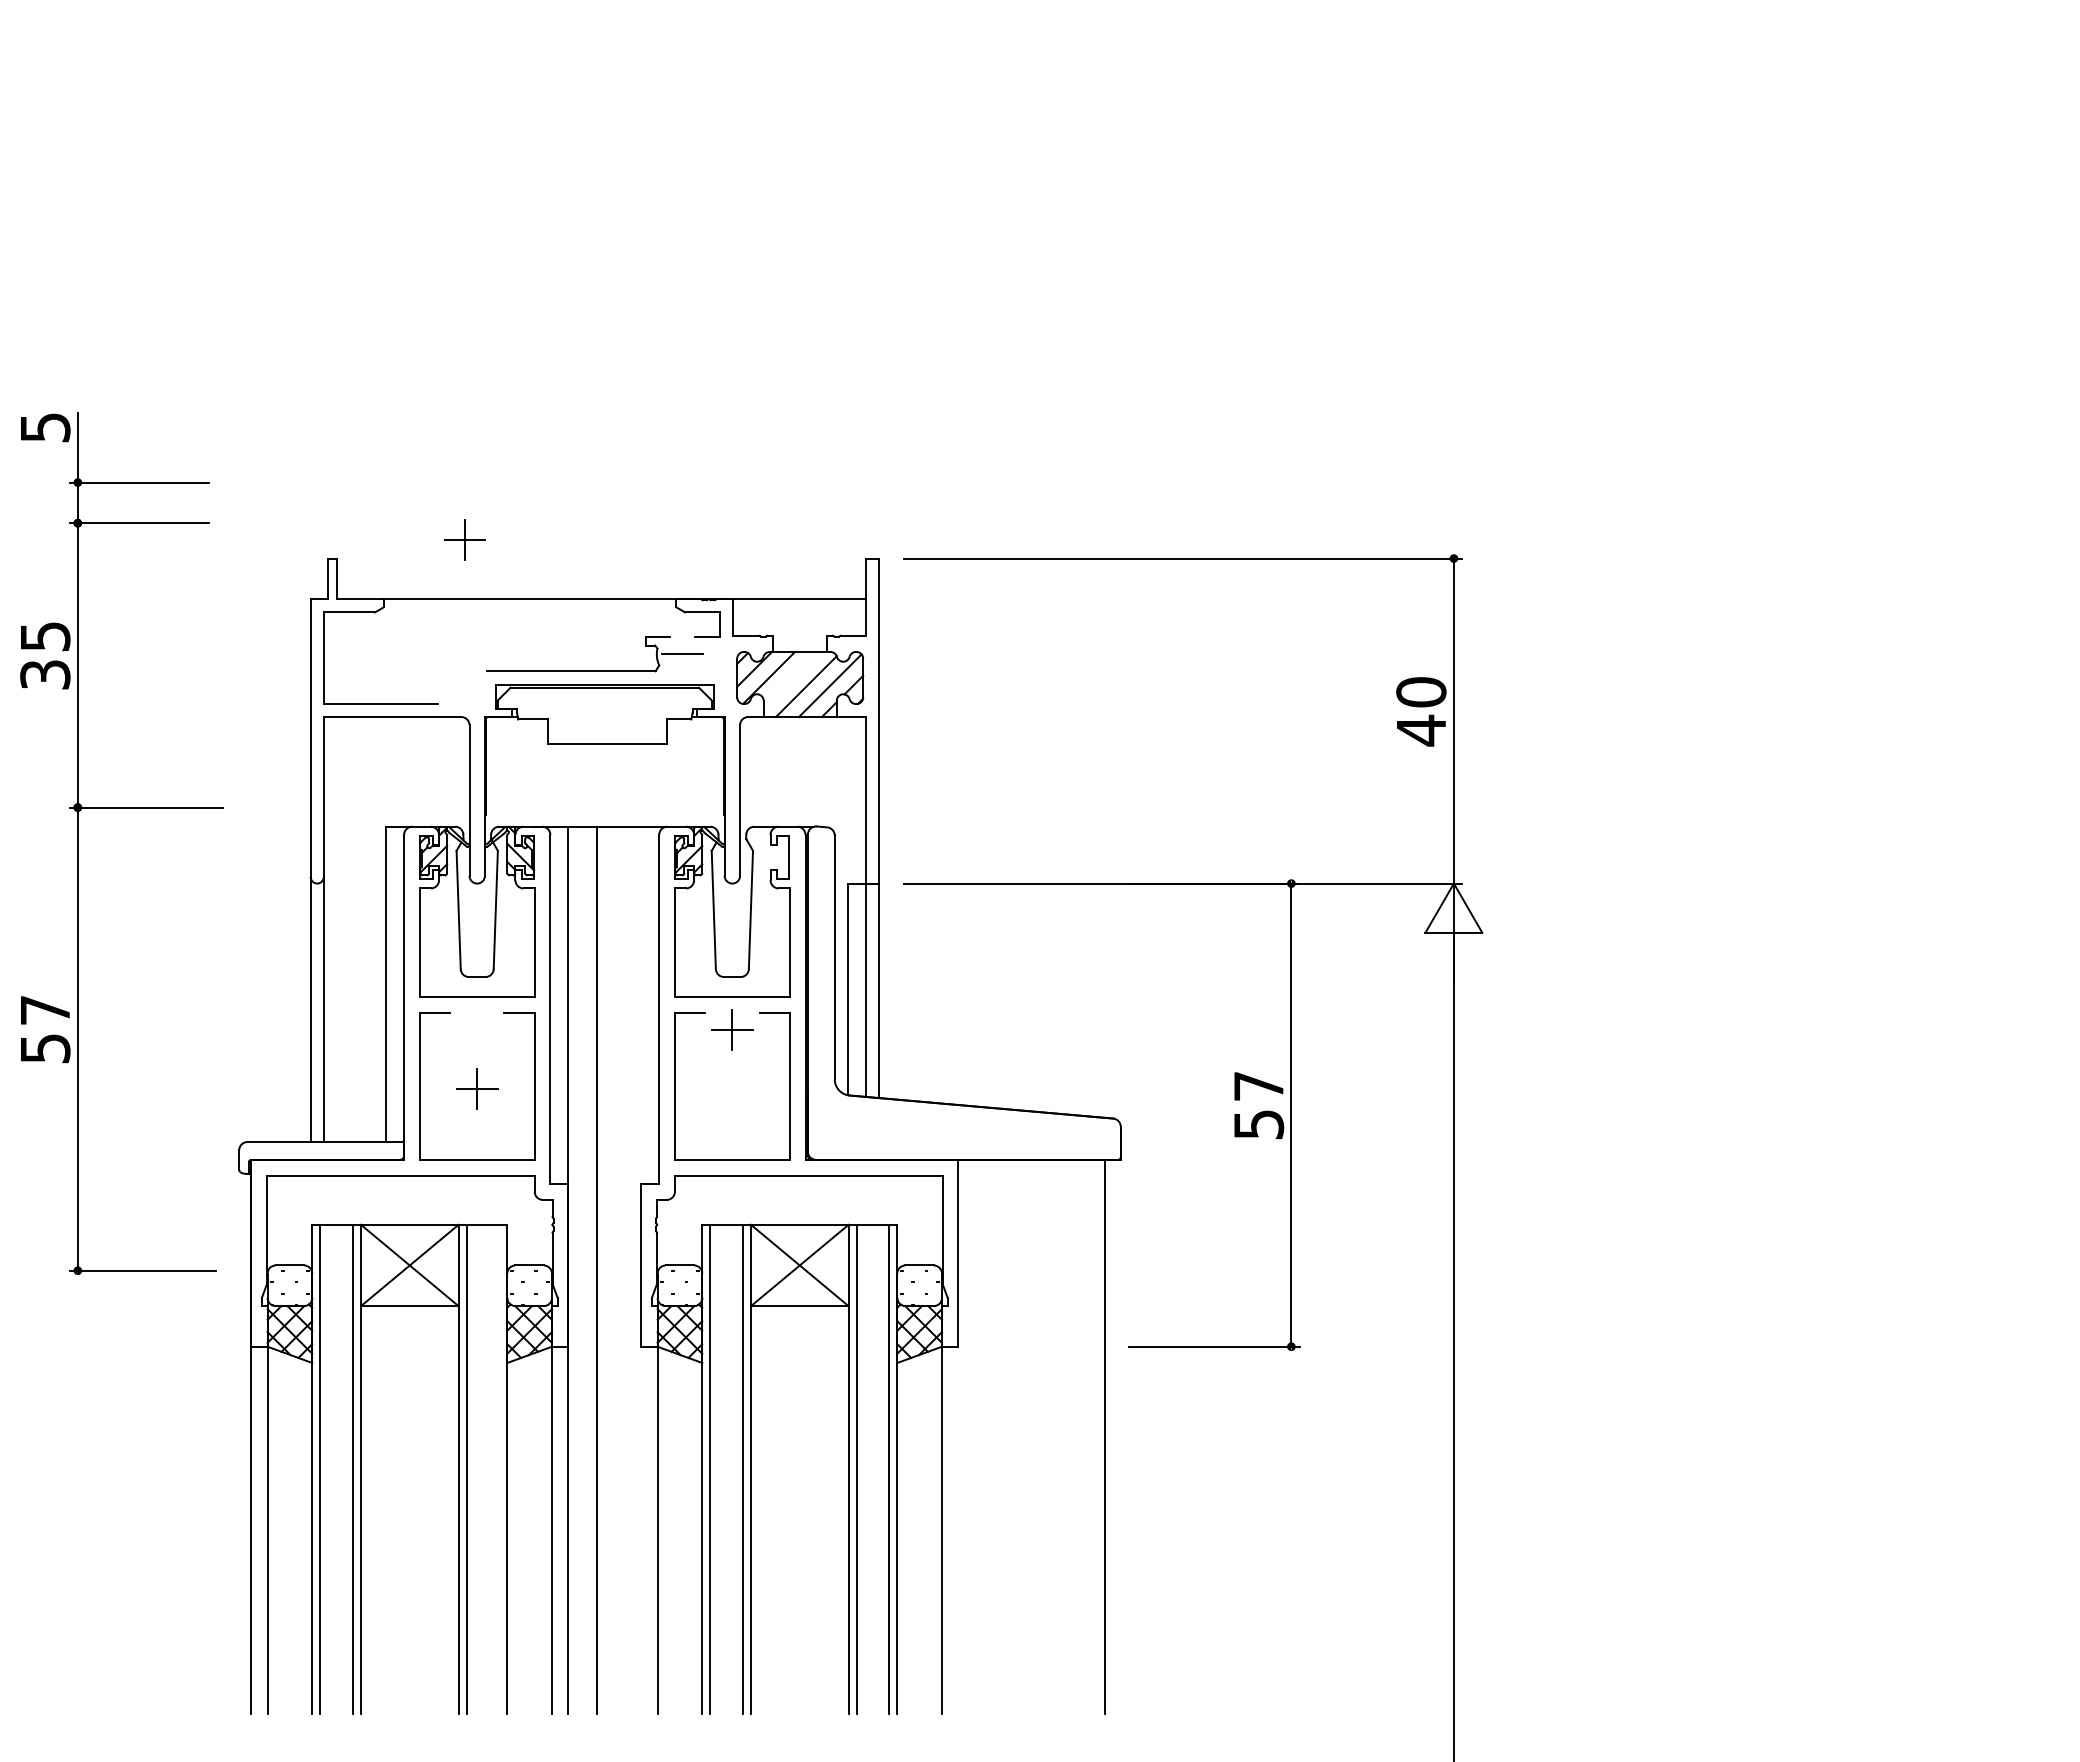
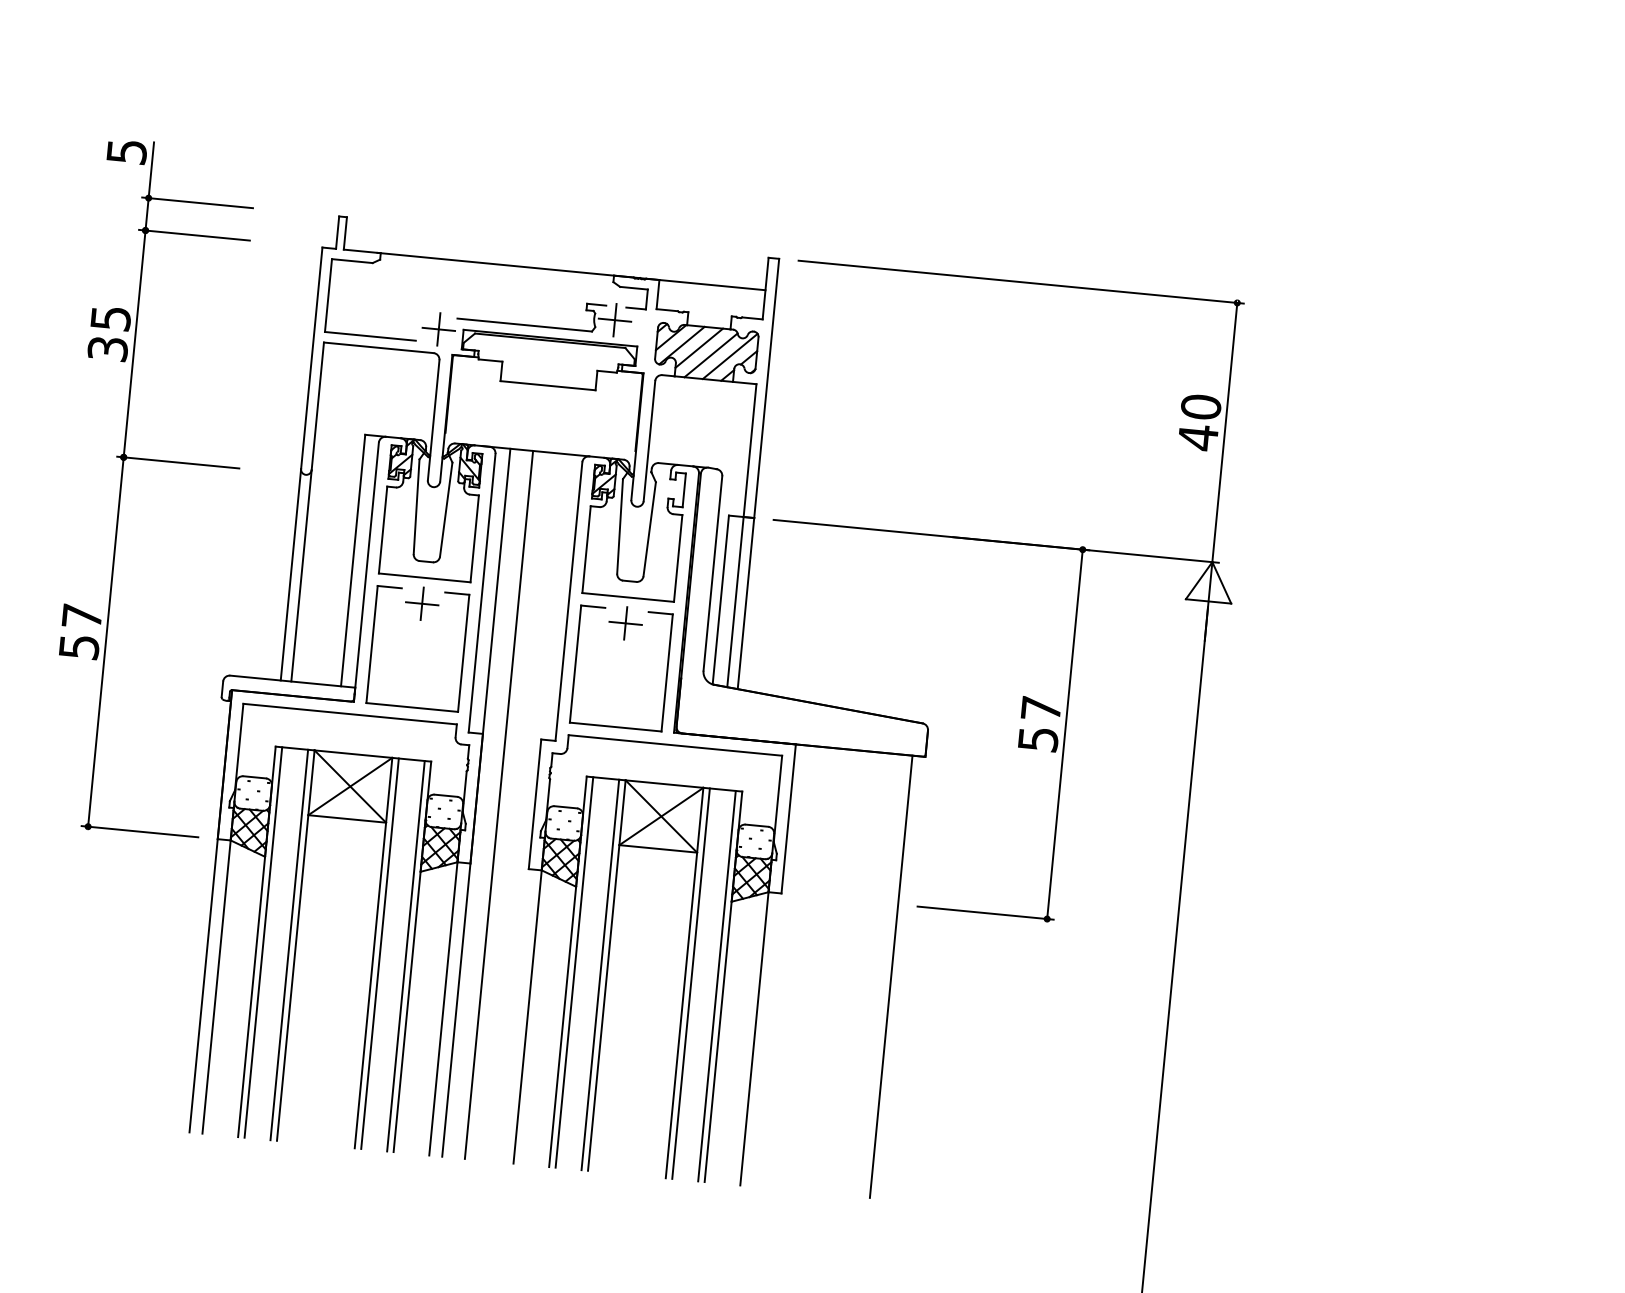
part: (464, 539) -> (438, 329), moved
line: (682, 654) -> (614, 320), added
line: (790, 679) -> (698, 348), added
part: (121, 808) -> (158, 461), moved
part: (477, 1088) -> (422, 603), moved
line: (499, 1469) -> (406, 956), added

